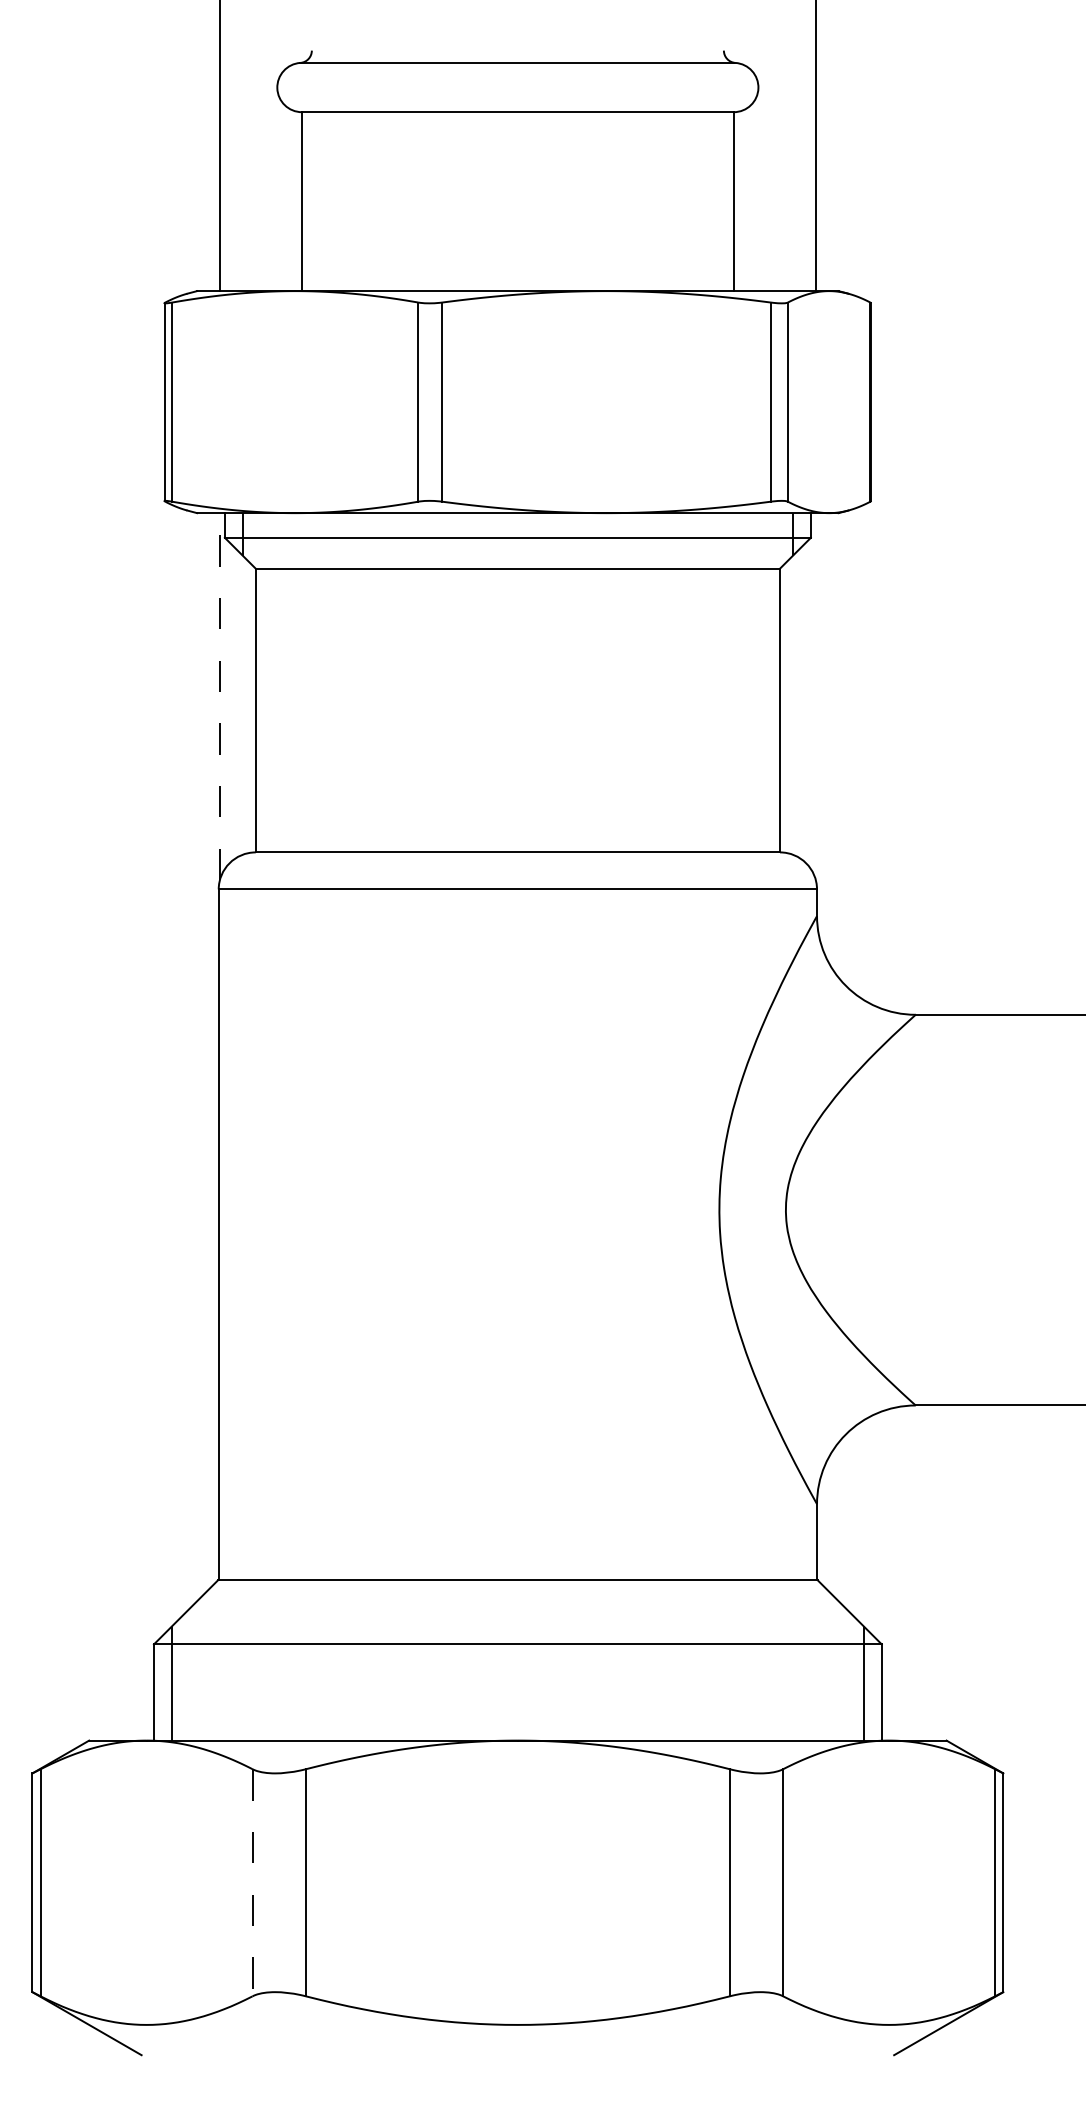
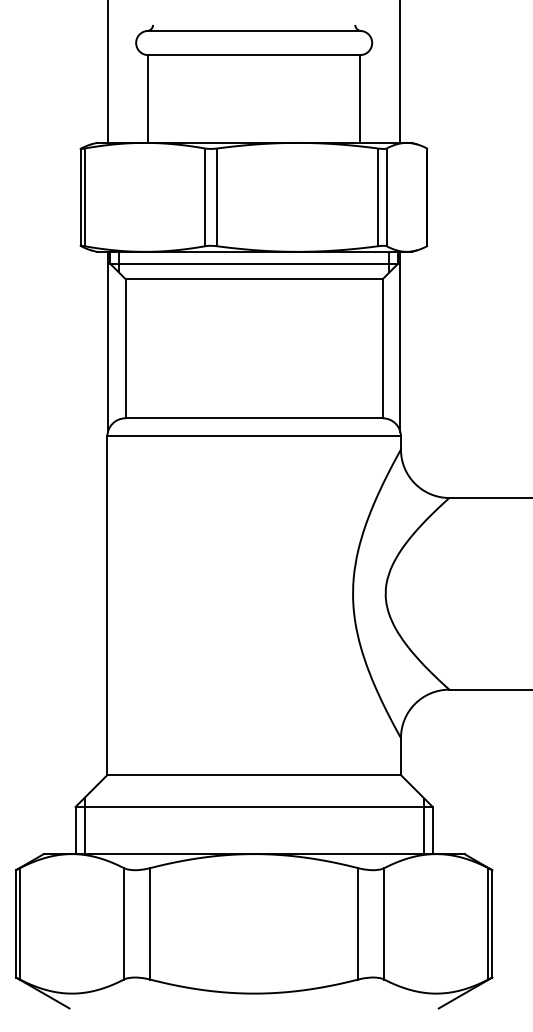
line: (218, 695) -> (107, 341), dashed -> solid
line: (816, 695) -> (400, 341), added
line: (253, 1882) -> (124, 923), dashed -> solid

